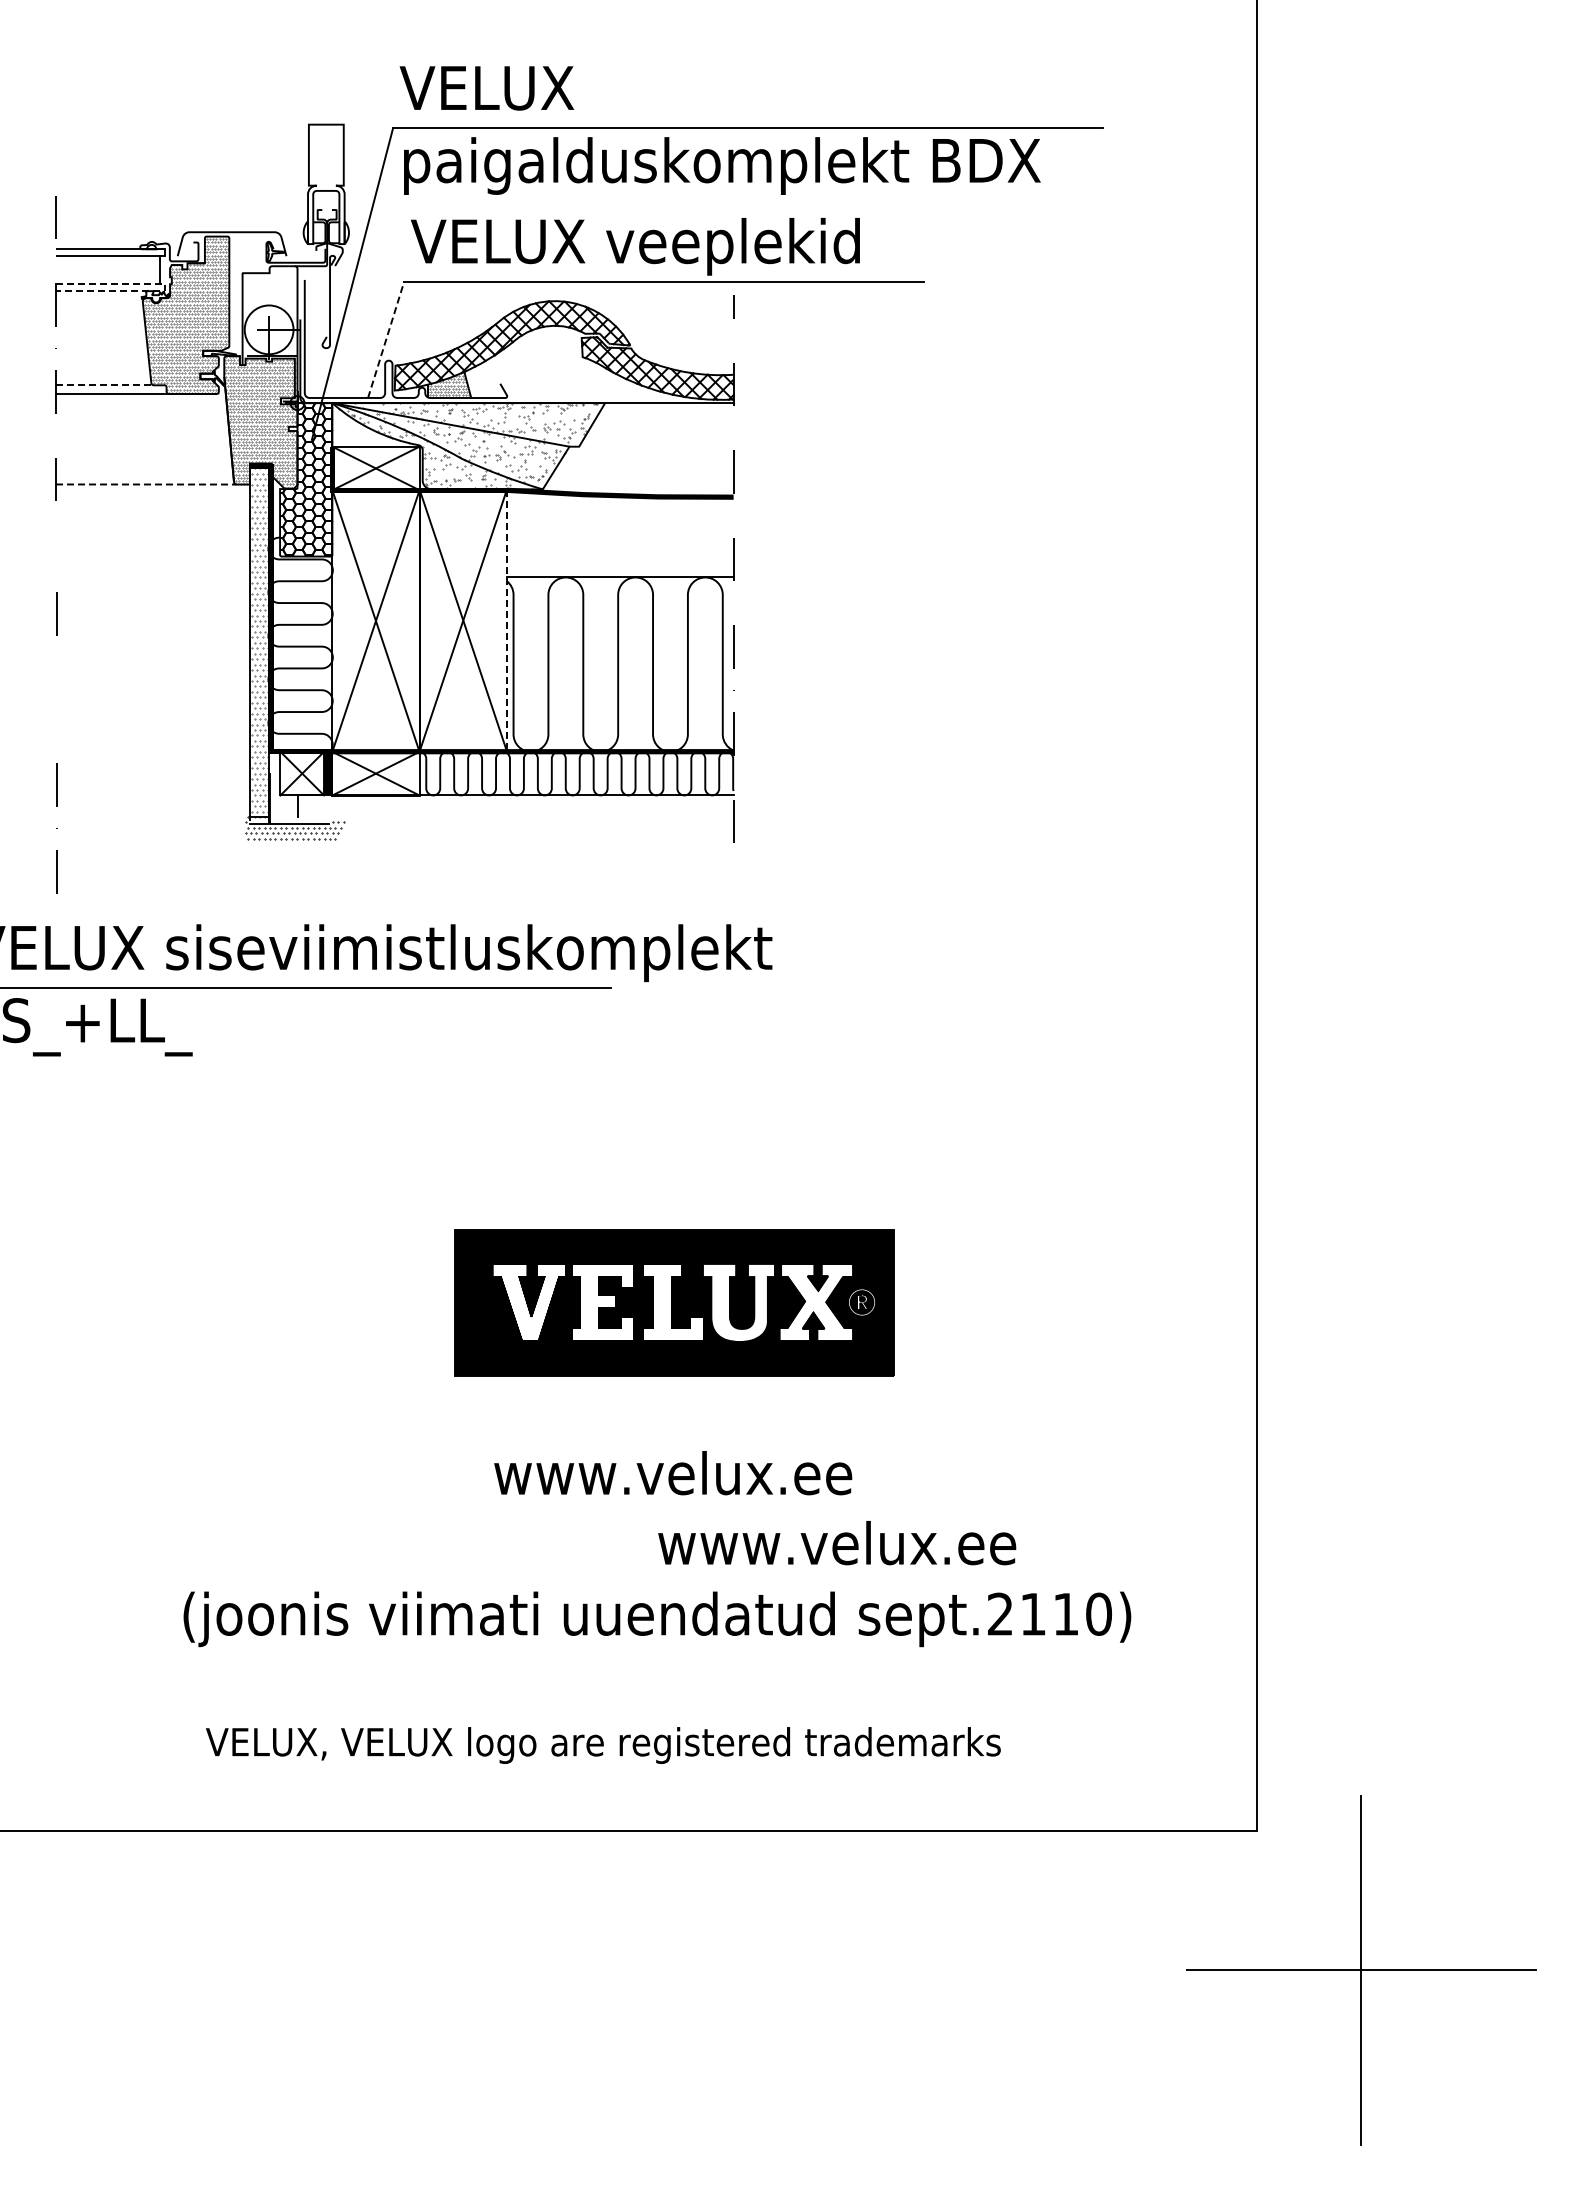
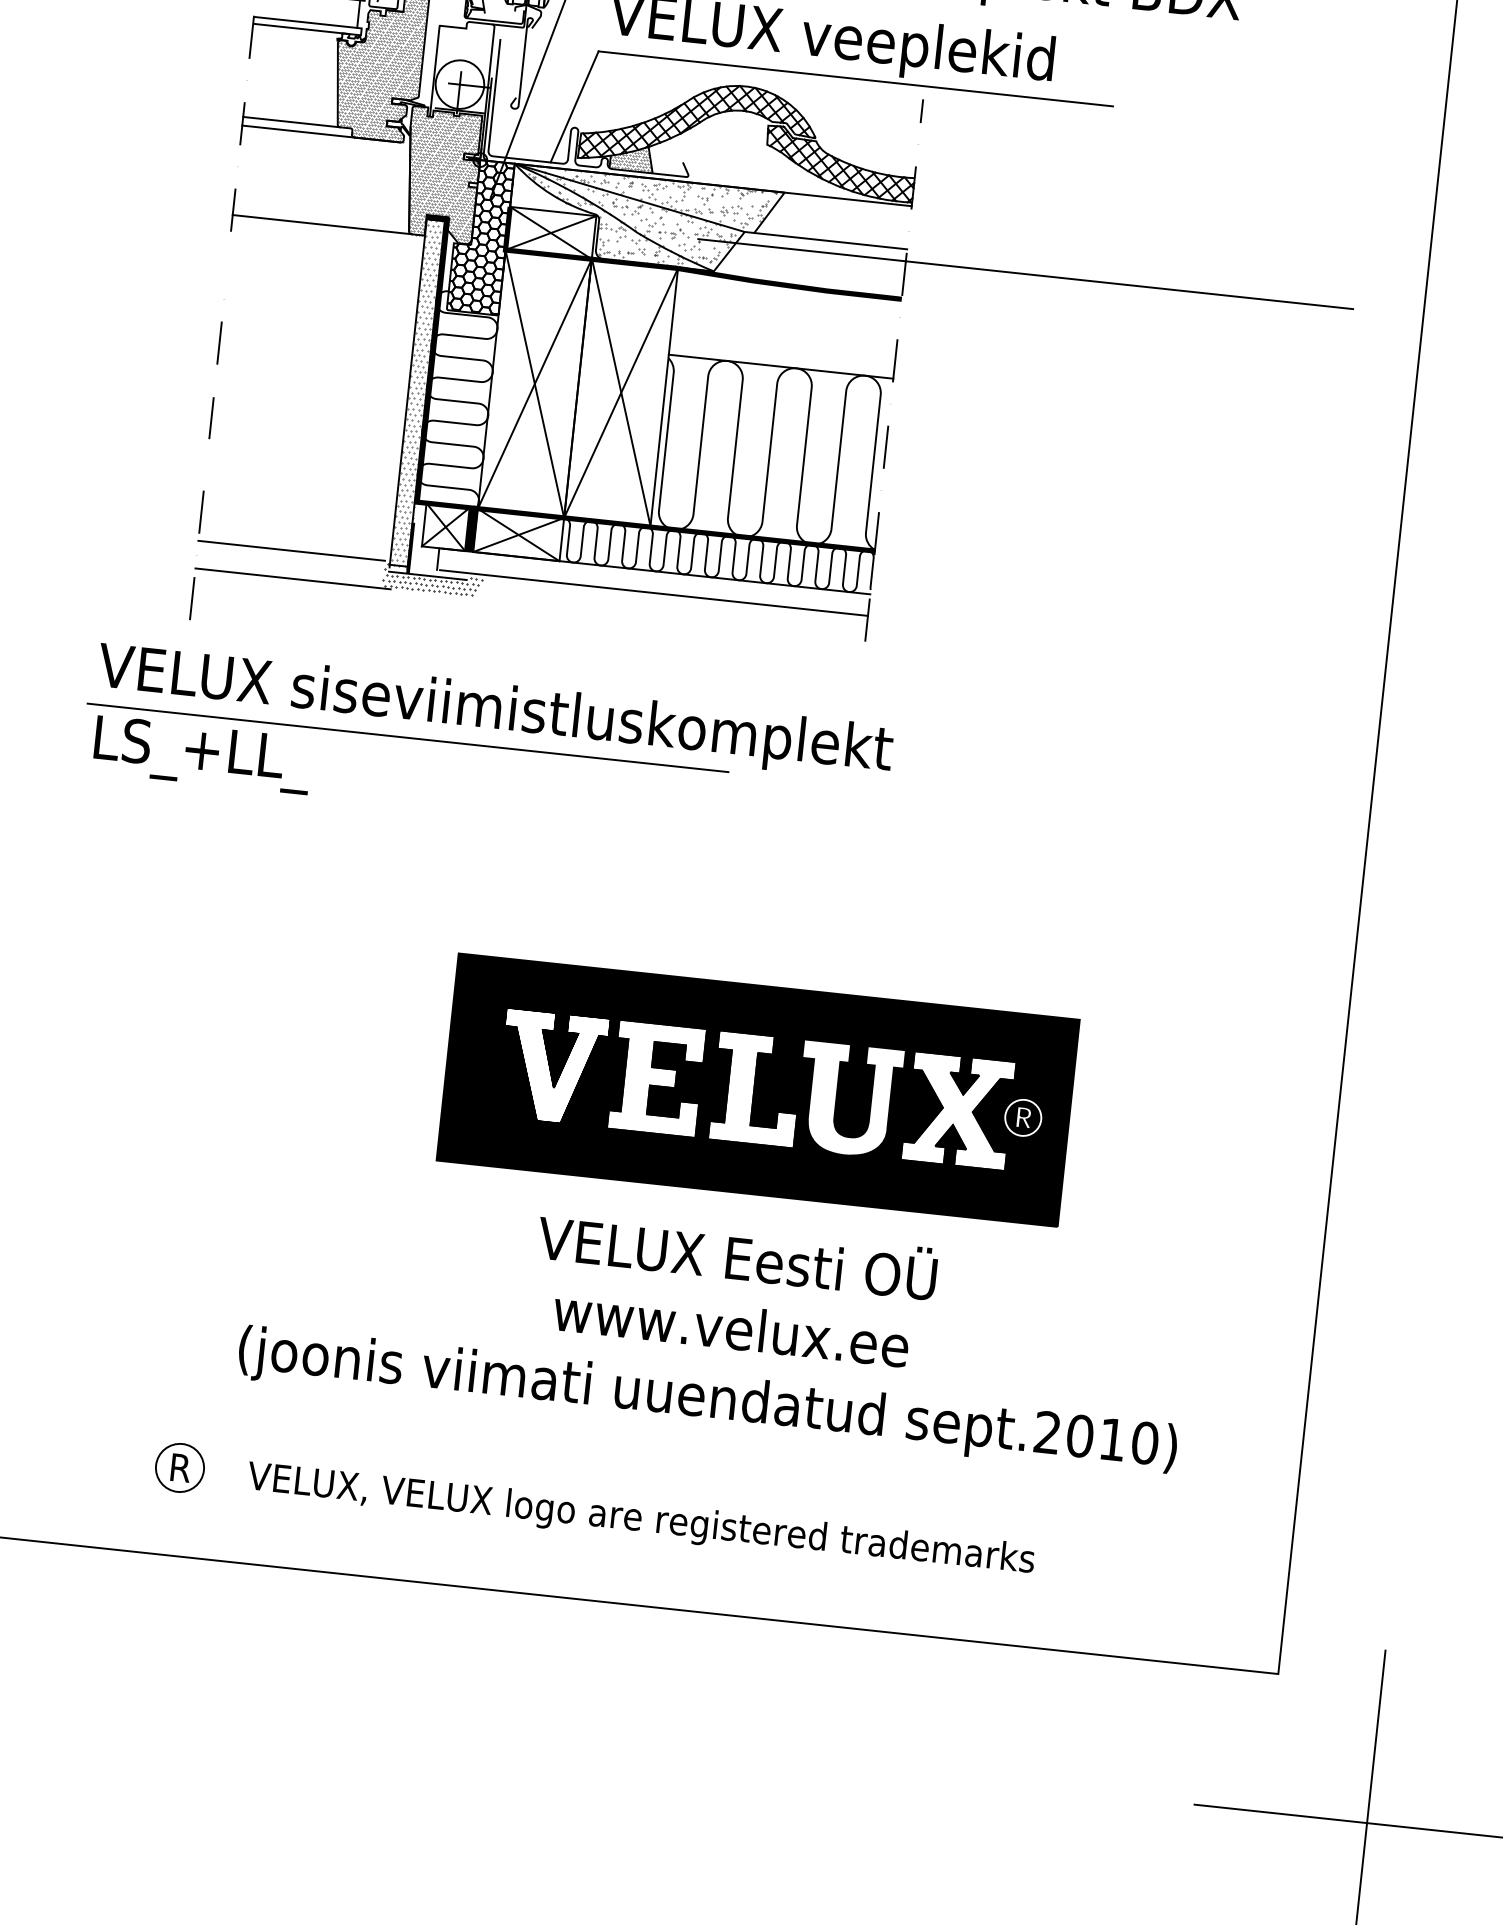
line: (164, 288) -> (360, 32), dashed -> solid
line: (386, 339) -> (575, 106), dashed -> solid
line: (104, 385) -> (291, 122), dashed -> solid
line: (656, 446) -> (830, 240), added
line: (854, 458) -> (1025, 273), added
line: (146, 484) -> (322, 224), dashed -> solid
line: (506, 621) -> (663, 398), dashed -> solid
line: (56, 689) -> (211, 417), added
line: (150, 813) -> (291, 550), added
line: (517, 817) -> (654, 593), added
line: (154, 841) -> (292, 578), added
part: (674, 1302) -> (758, 1089), size x1.43
text: (671, 1468) -> (737, 1253), www.velux.ee -> VELUX Eesti OÜ
text: (837, 1543) -> (731, 1328), moved
text: (1033, 1613) -> (1080, 1435), sept.2110) -> sept.2010)
part: (137, 1742) -> (180, 1468), added

